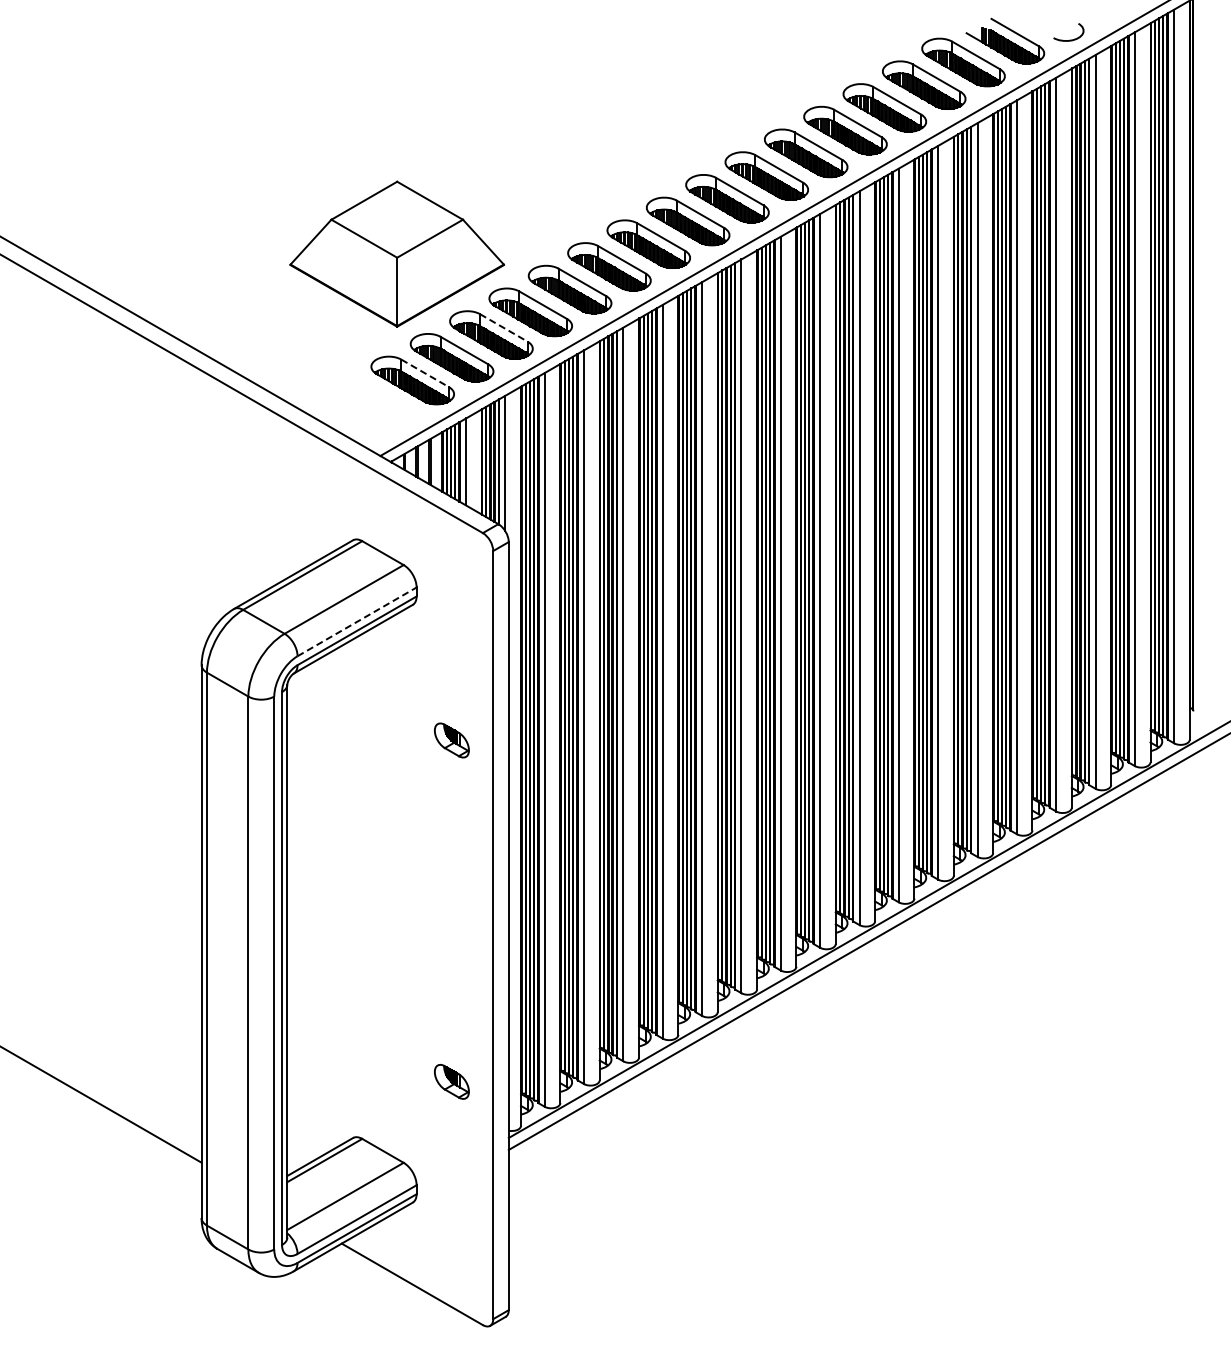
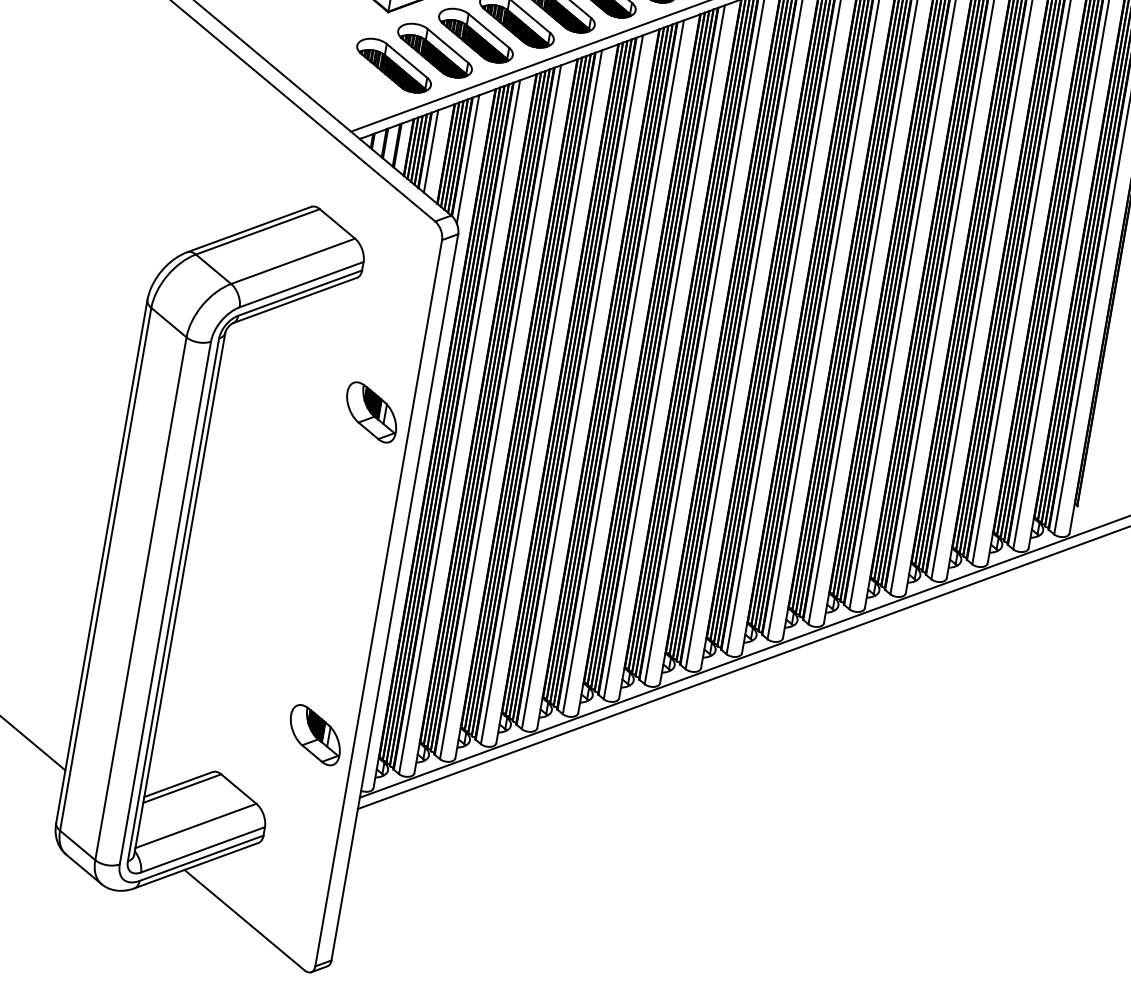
line: (504, 328) -> (489, 31), dashed -> solid
line: (425, 373) -> (407, 61), dashed -> solid
line: (357, 621) -> (302, 284), dashed -> solid
part: (451, 740) -> (371, 412), size x1.67
part: (451, 1081) -> (315, 734), size x1.67

